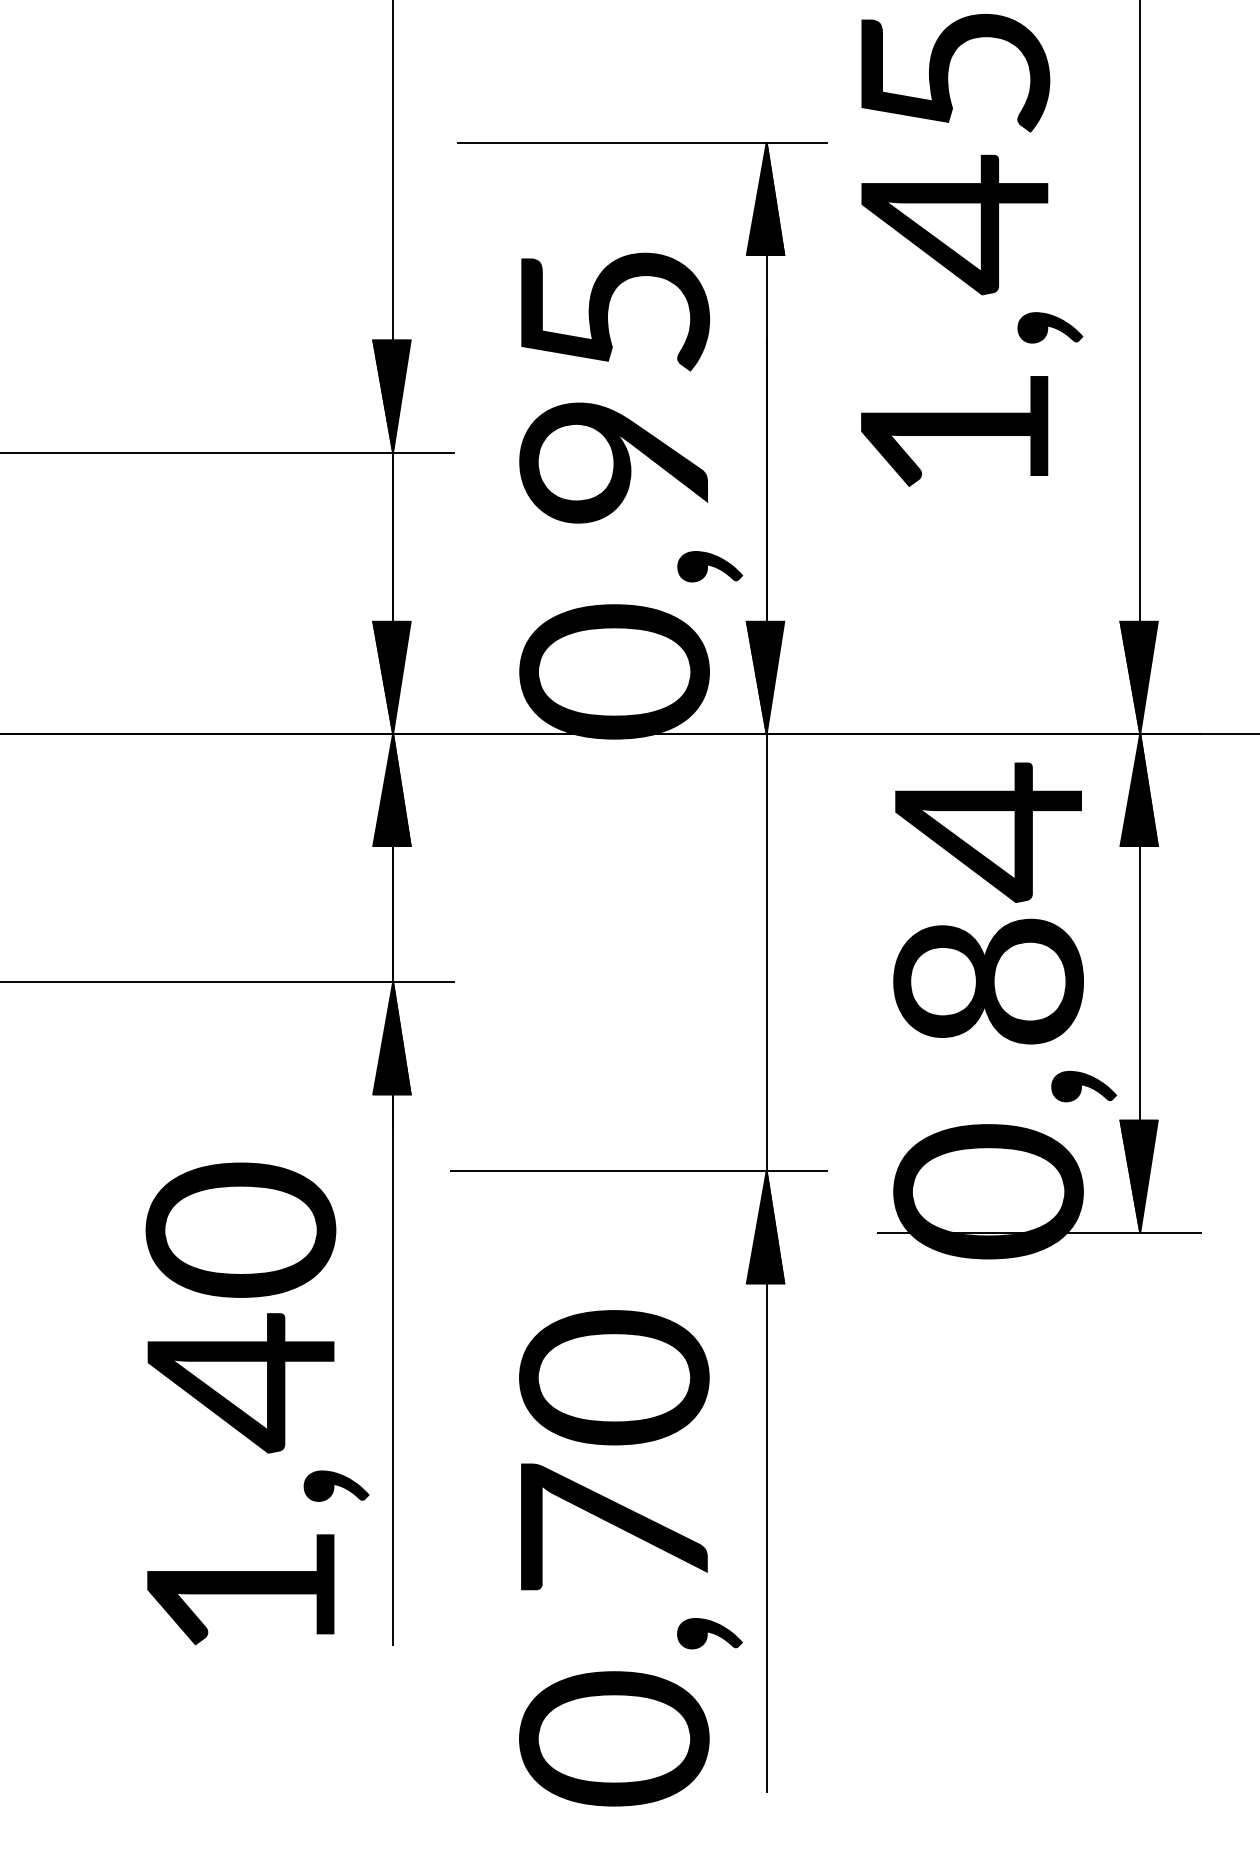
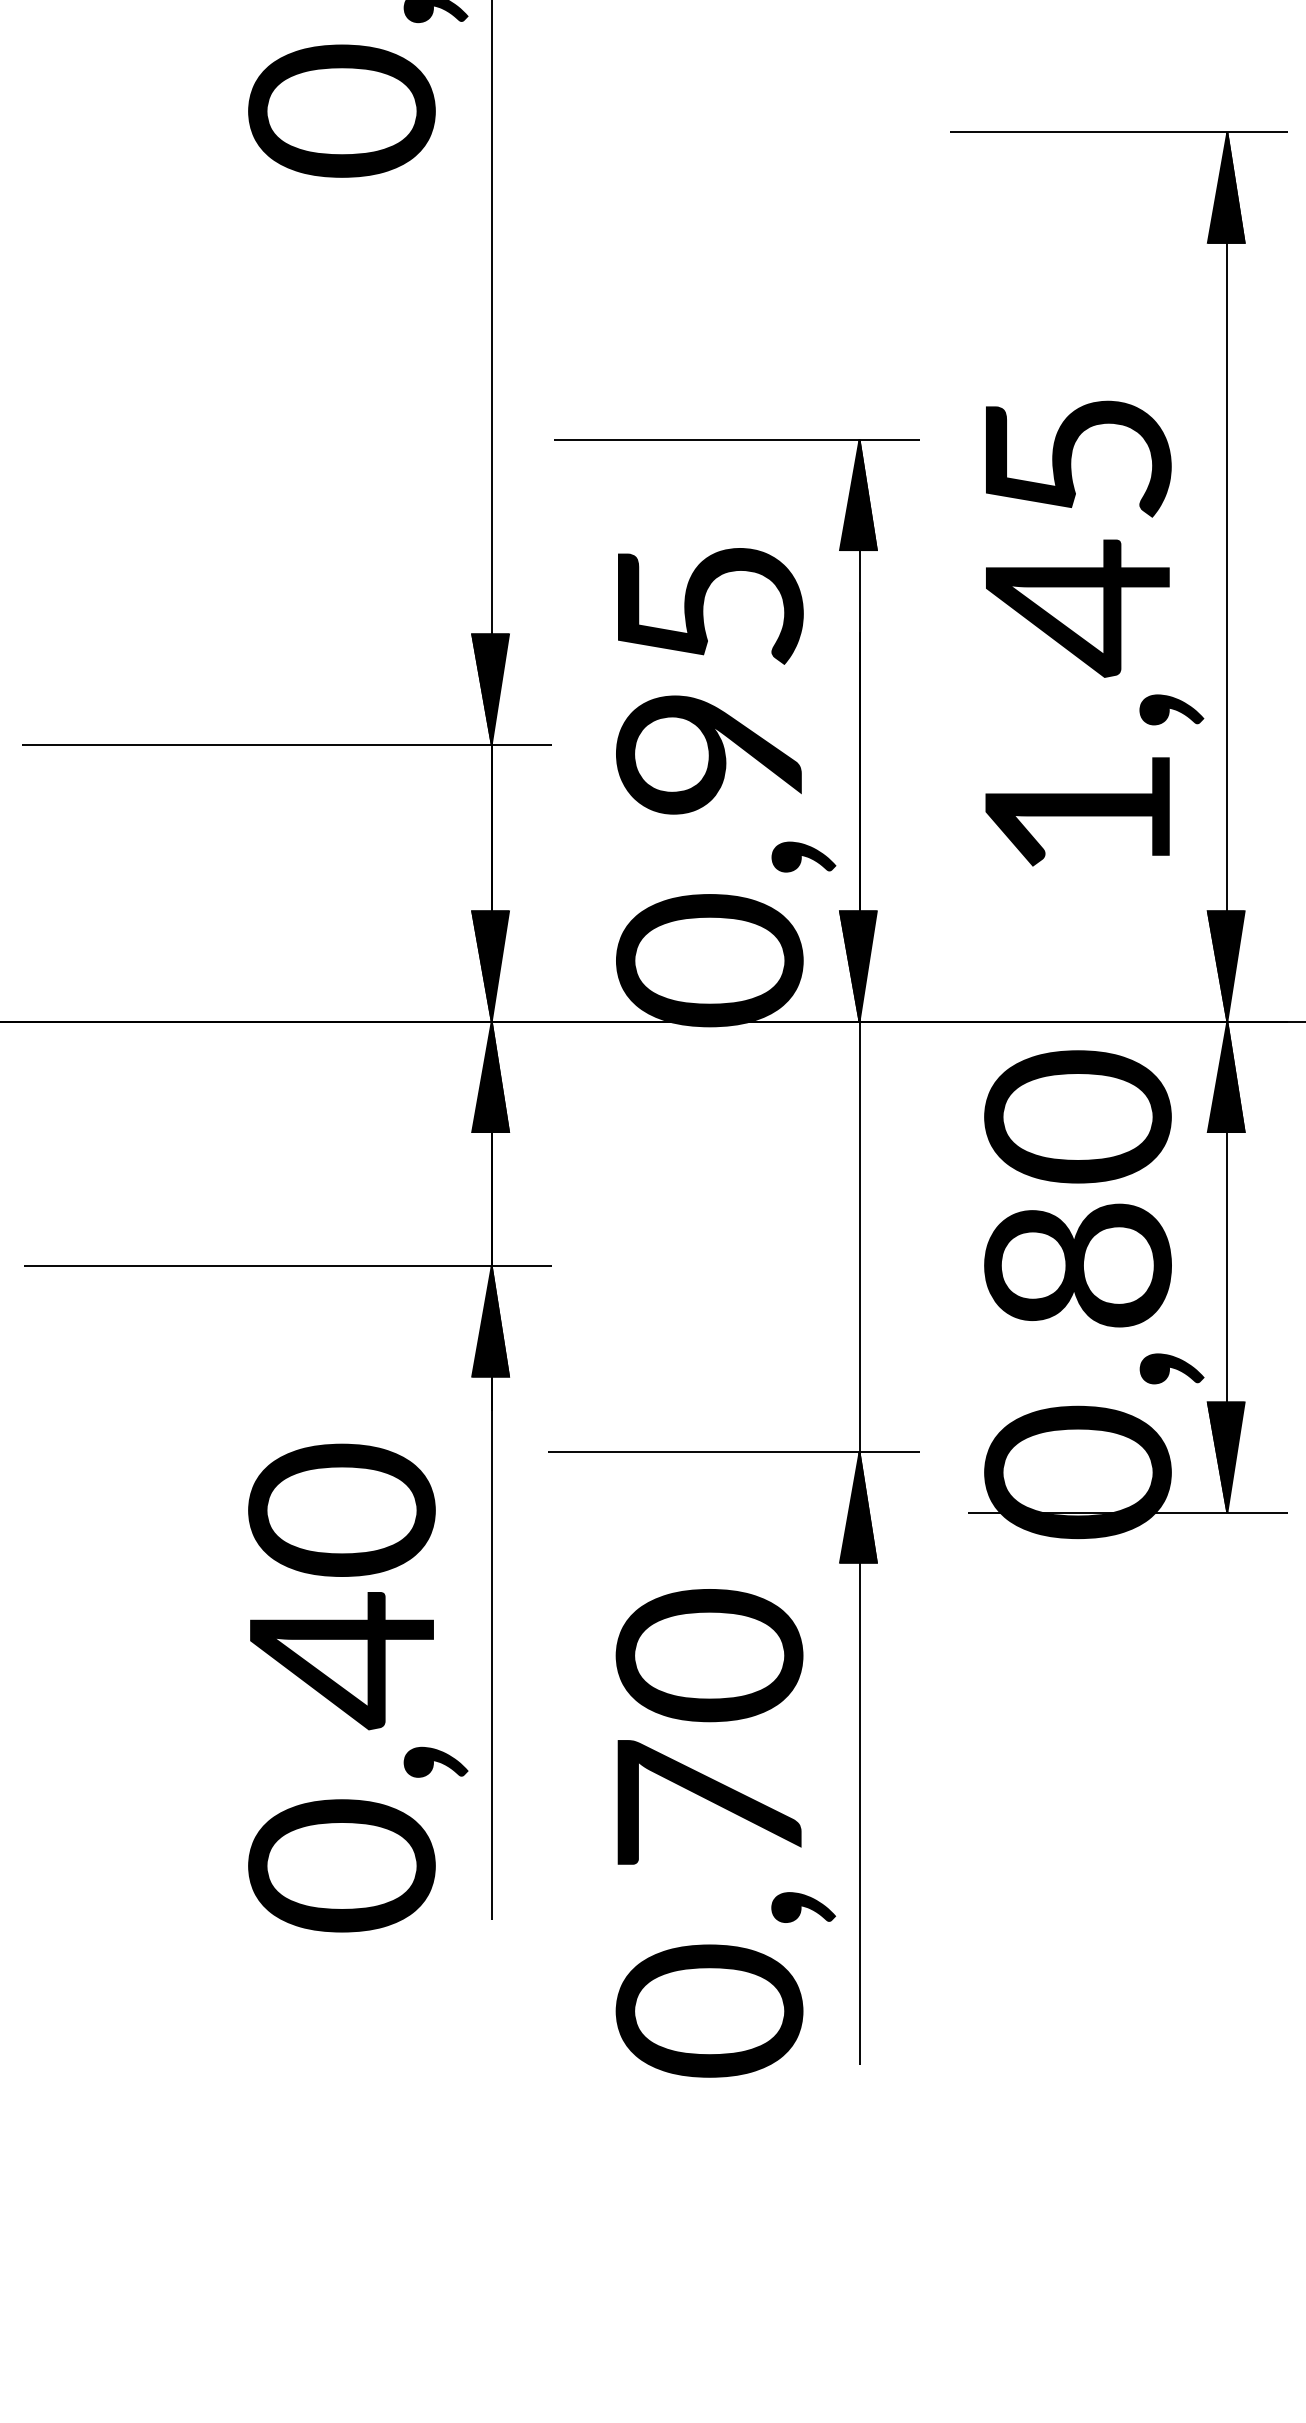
text: (971, 250) -> (1094, 633), moved
text: (988, 832) -> (1077, 1118), 0,84 -> 0,80
text: (240, 1590) -> (341, 1865), 1,40 -> 0,40

